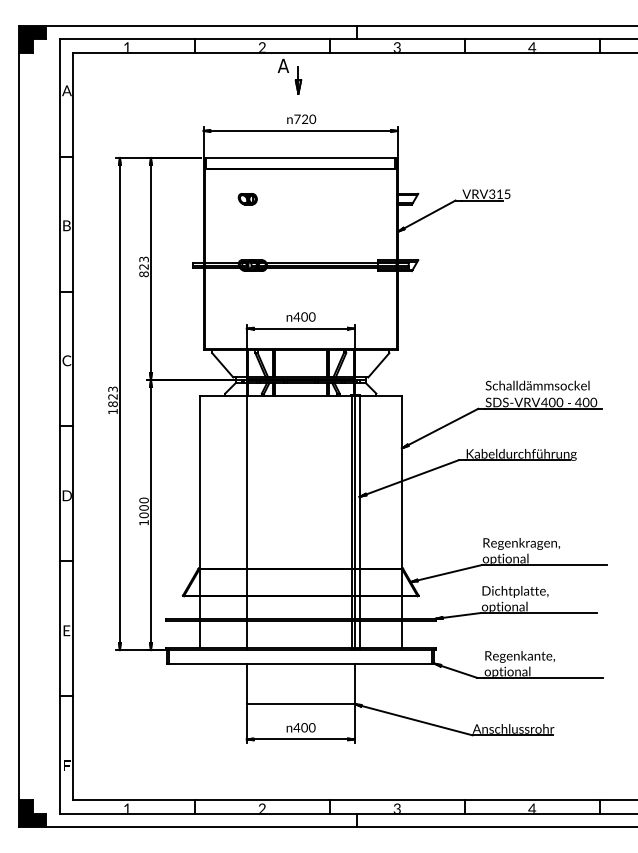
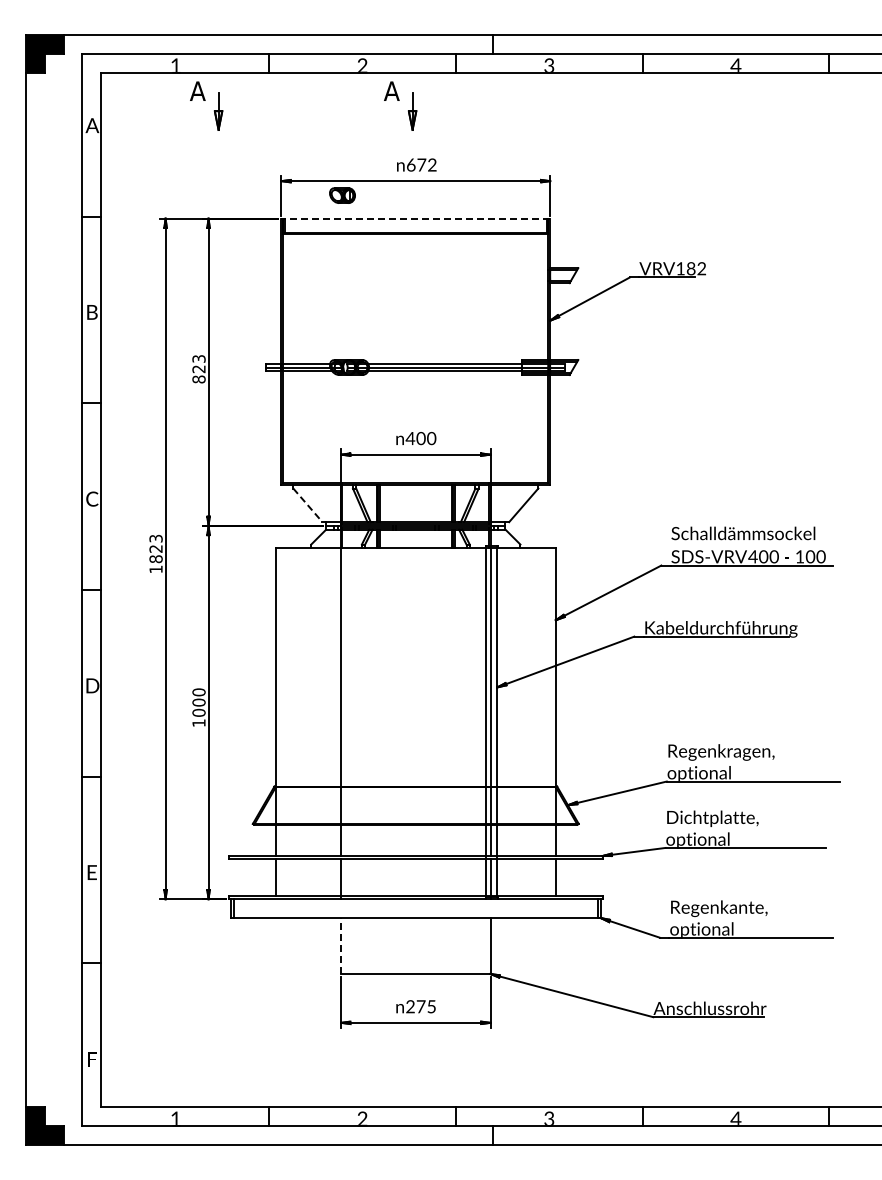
part: (149, 76) -> (206, 105), added
text: (305, 118) -> (422, 164), 720 -> 672
line: (300, 157) -> (415, 218), solid -> dashed
text: (500, 194) -> (691, 268), VRV315 -> VRV182
part: (247, 199) -> (342, 195), moved
line: (223, 365) -> (308, 505), solid -> dashed
text: (578, 402) -> (799, 556), 400 -> 100
line: (247, 683) -> (341, 945), solid -> dashed
text: (304, 727) -> (420, 1006), 400 -> 275

